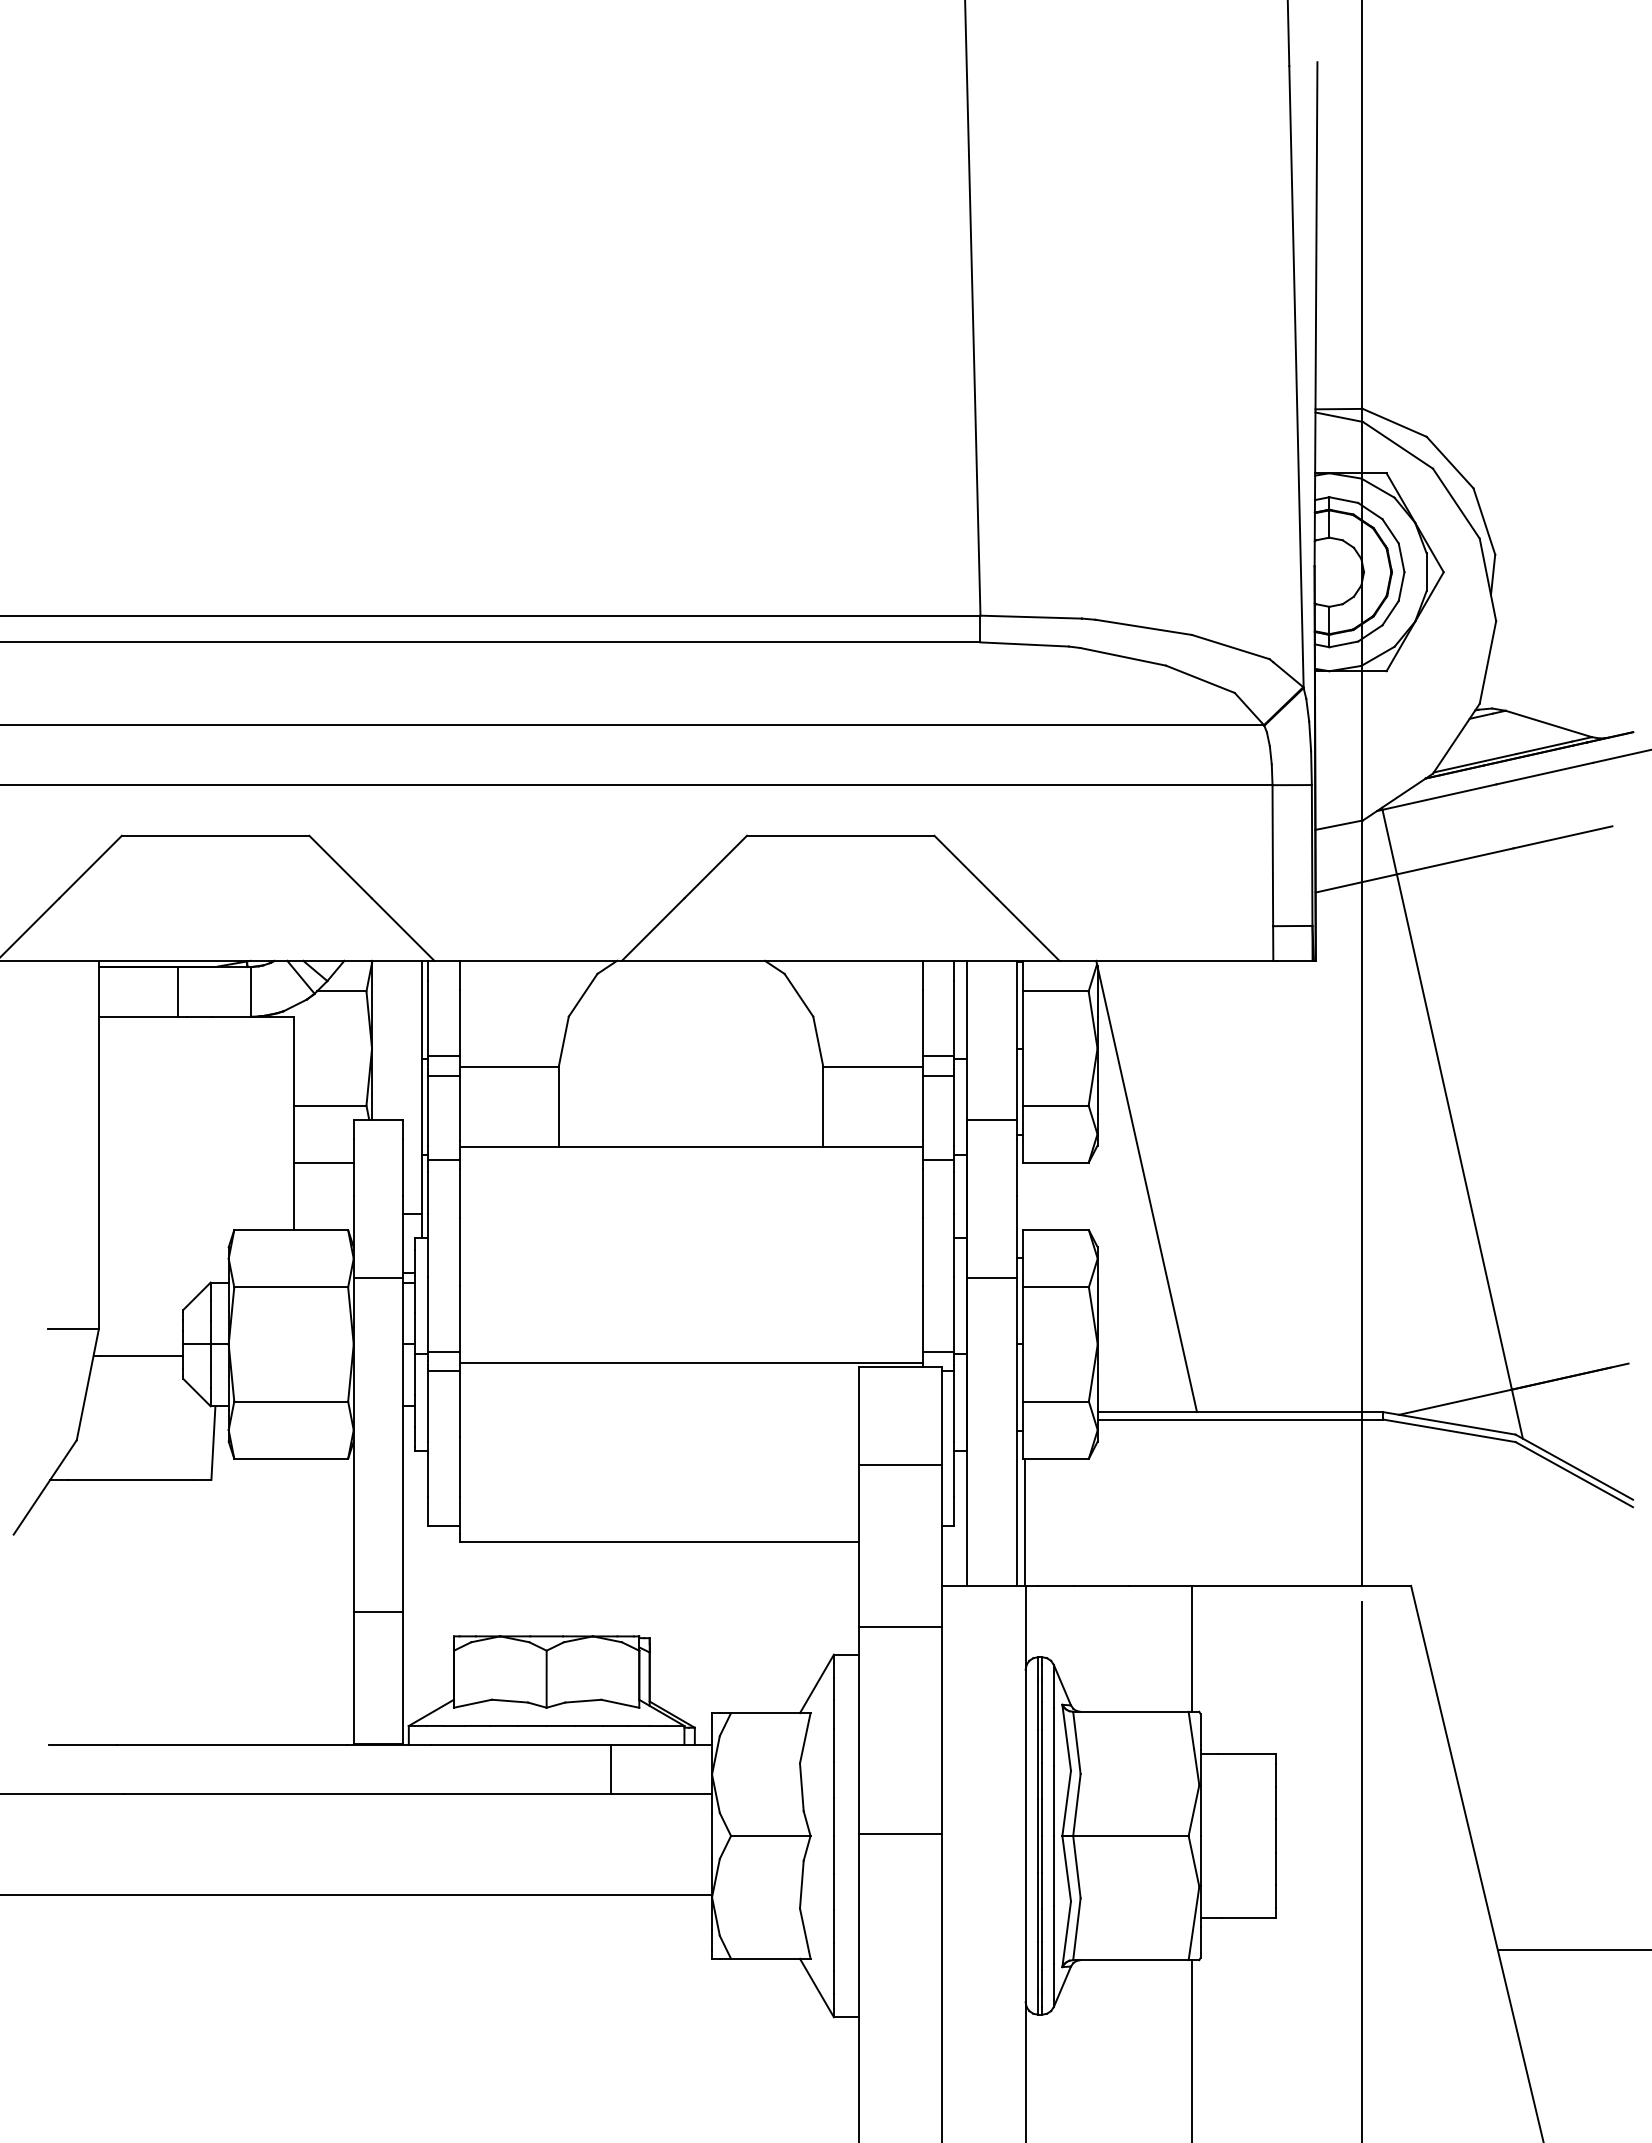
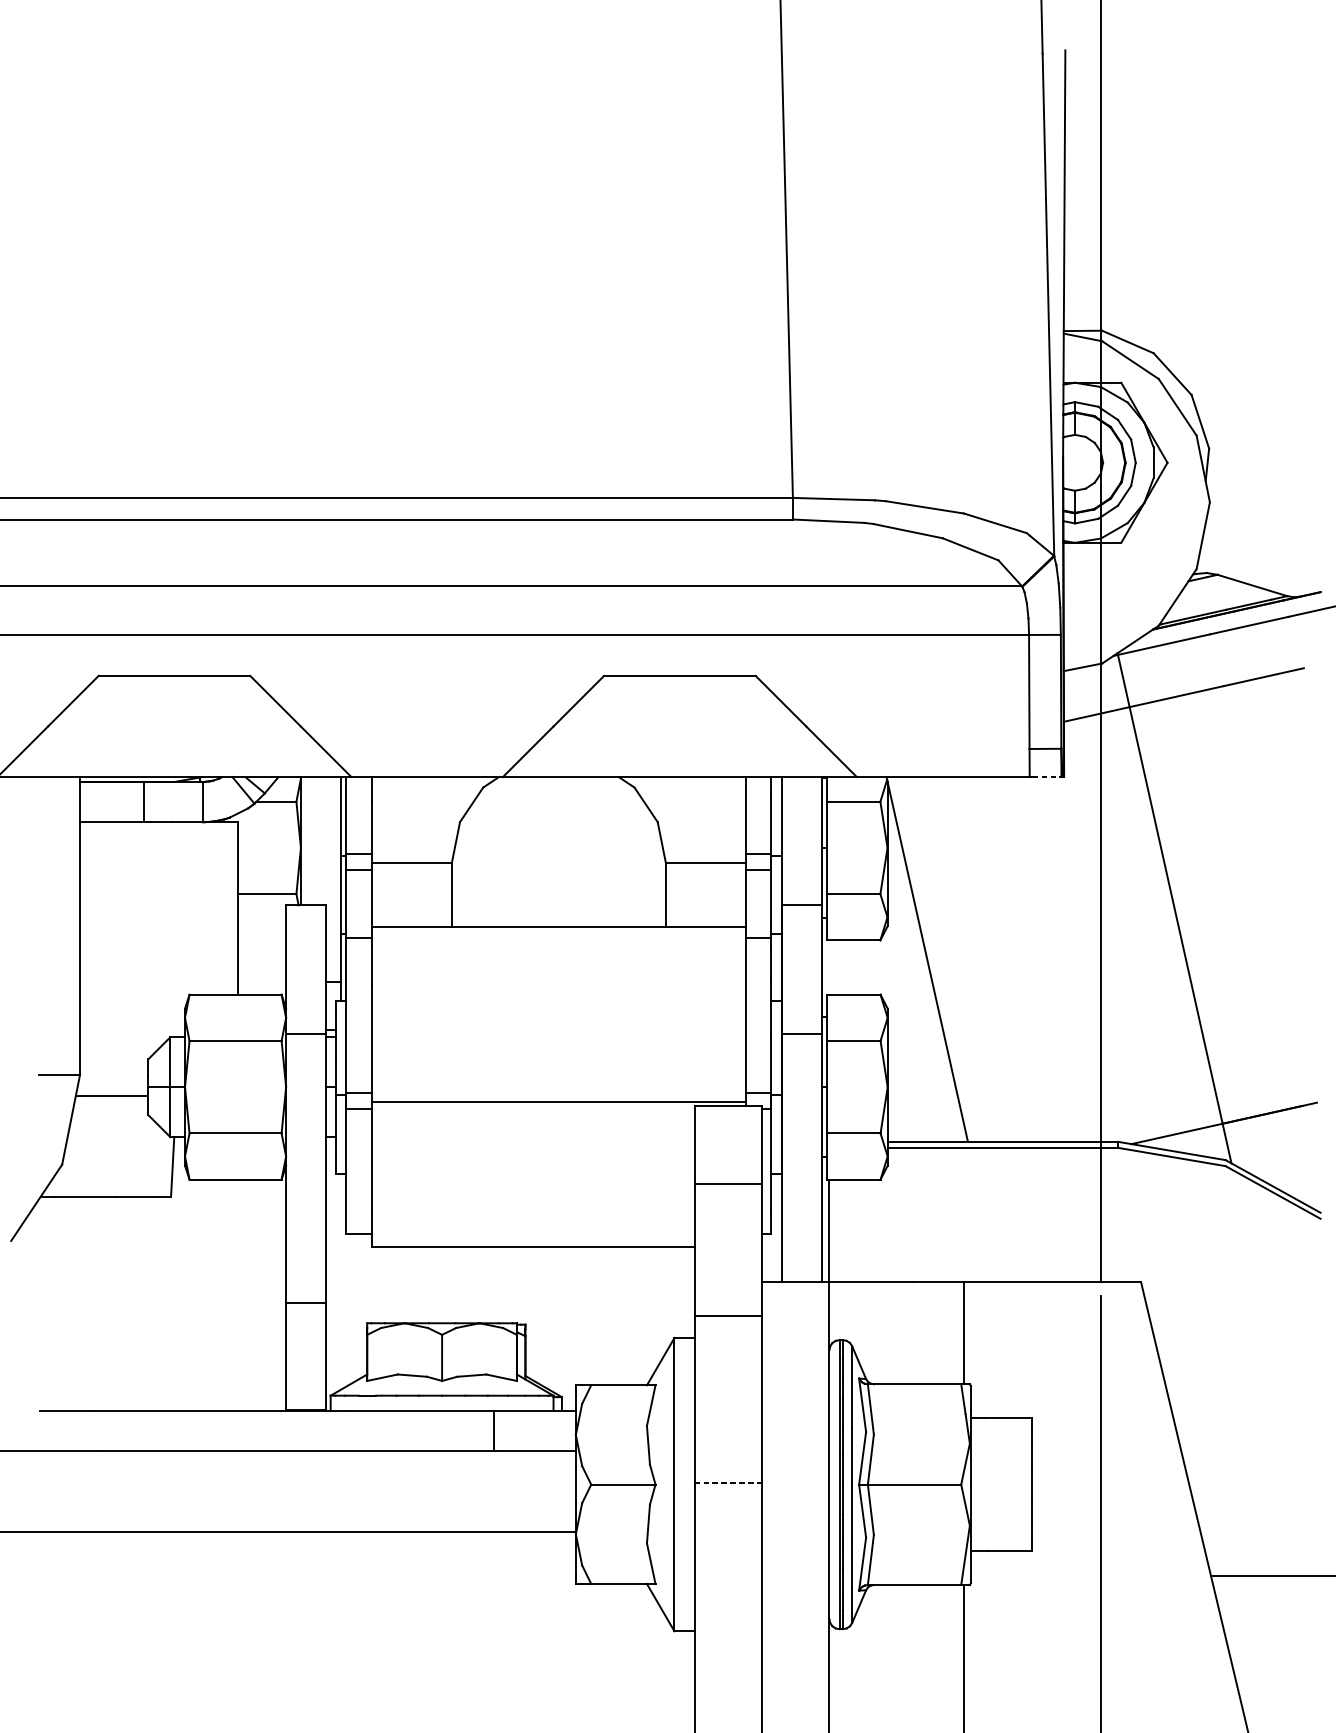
line: (1294, 960) -> (1046, 776), solid -> dashed
line: (323, 1162) -> (261, 940), removed
line: (900, 1834) -> (728, 1483), solid -> dashed

